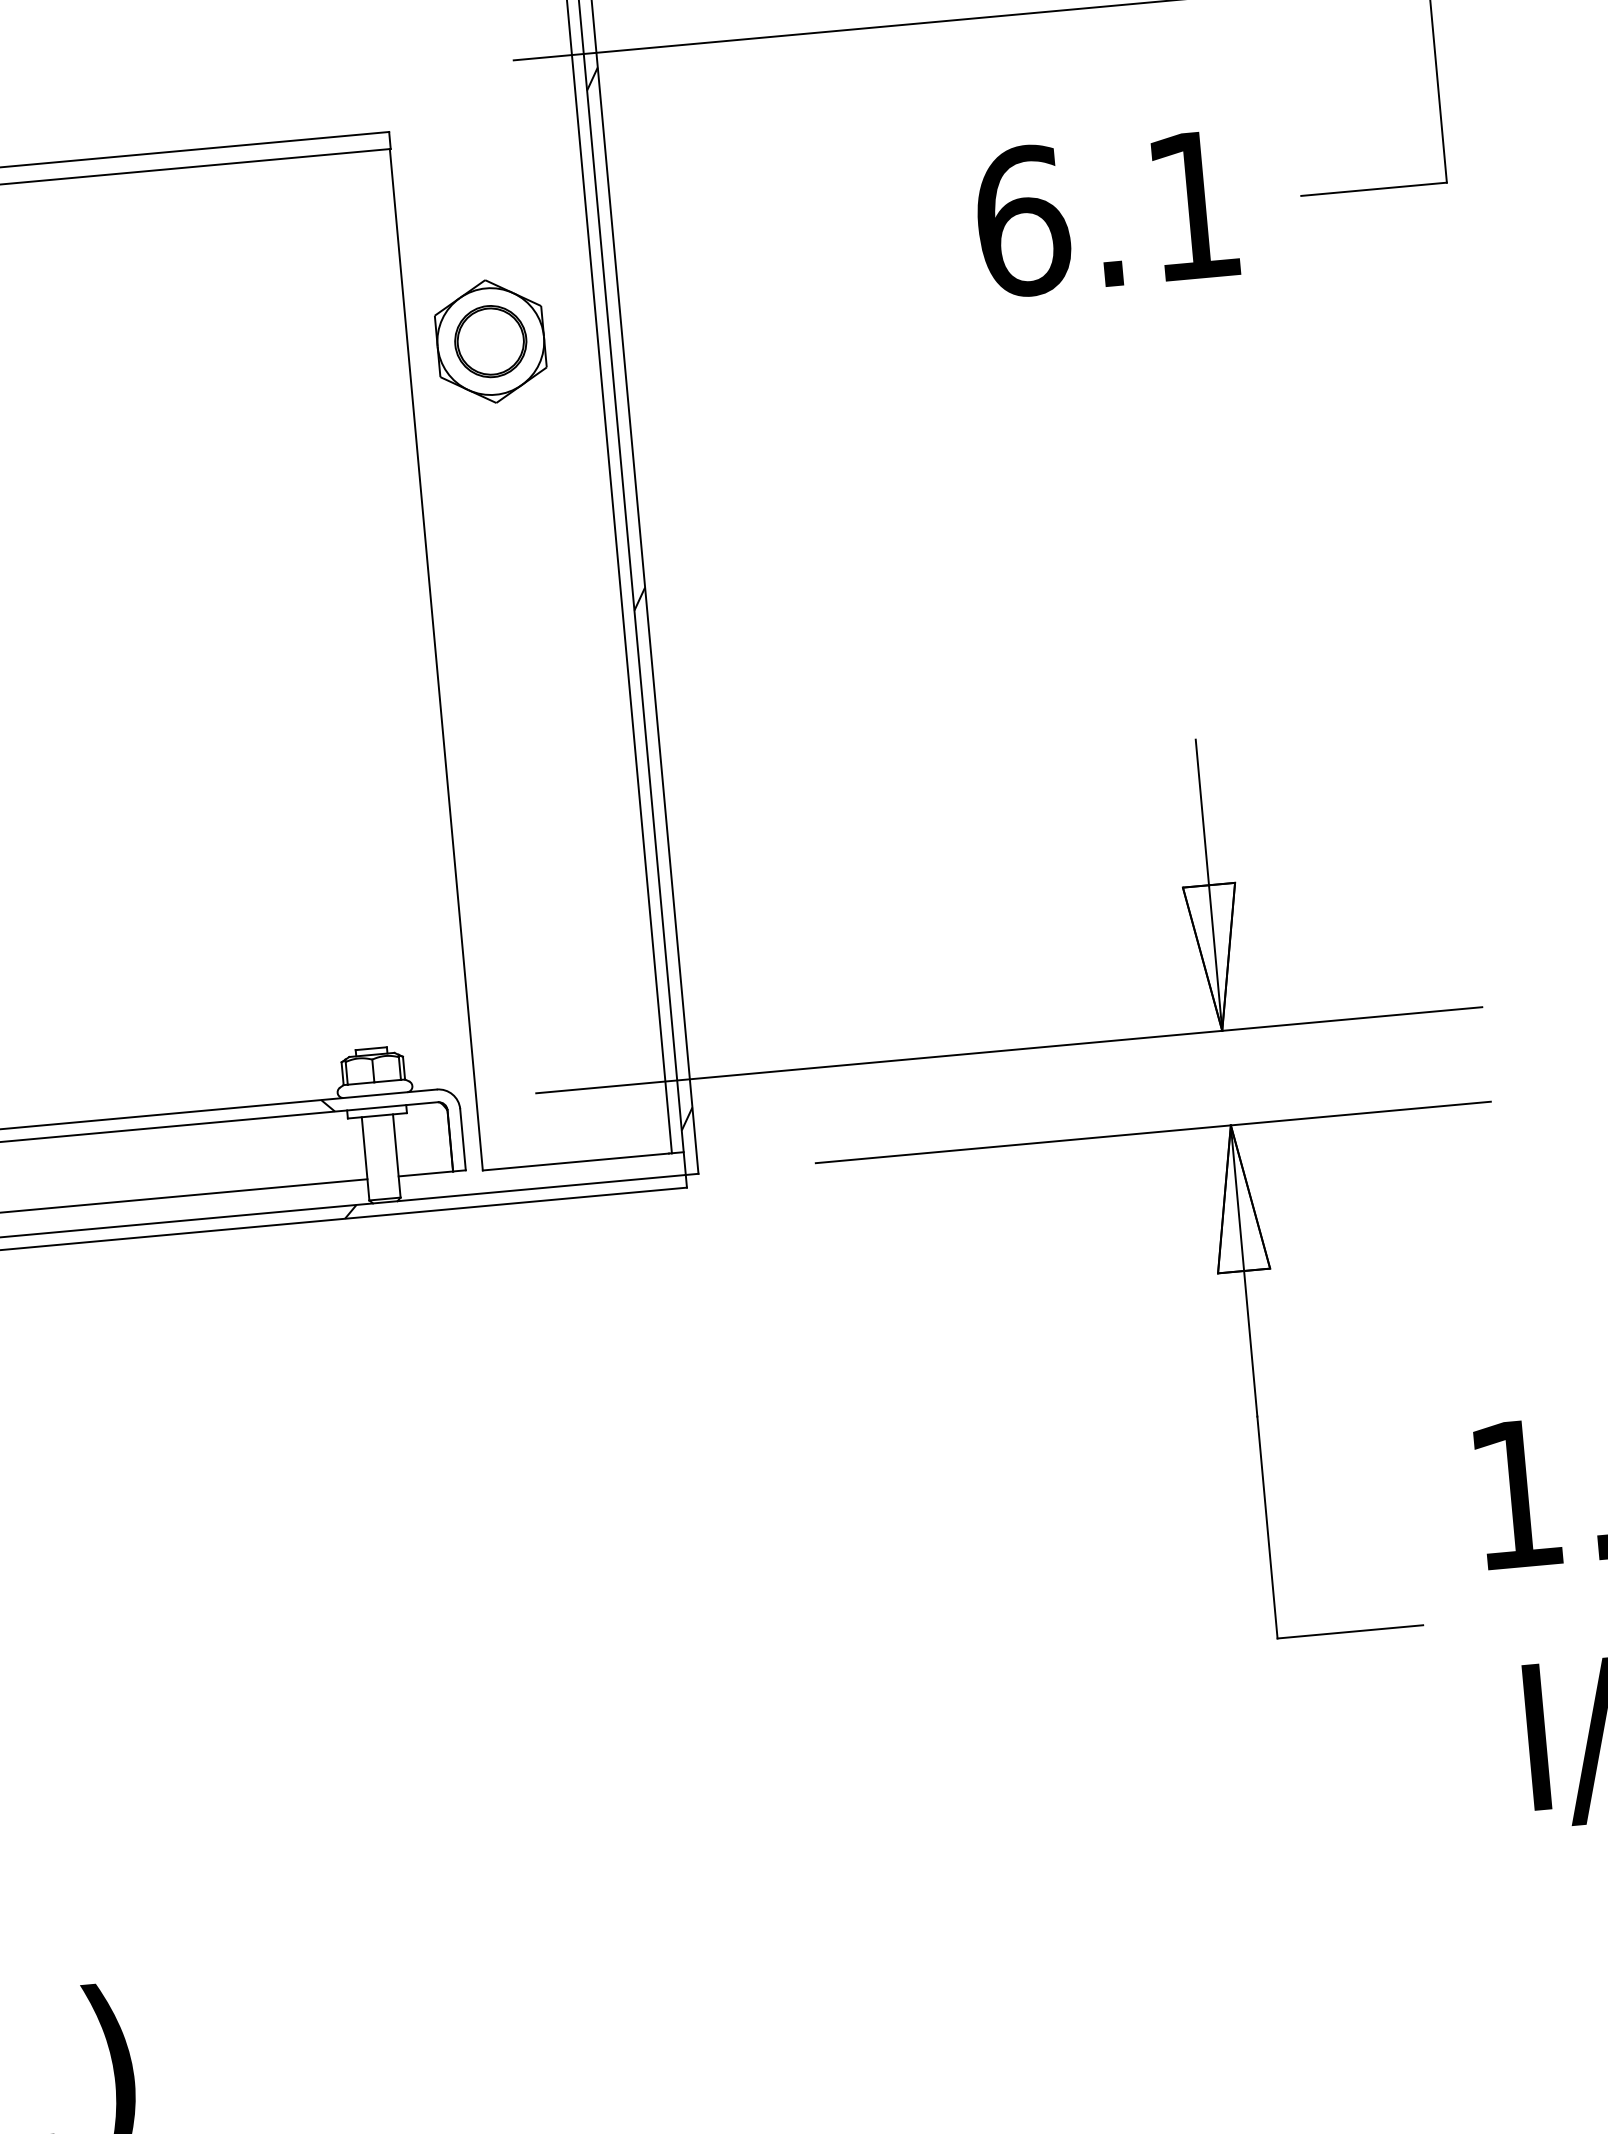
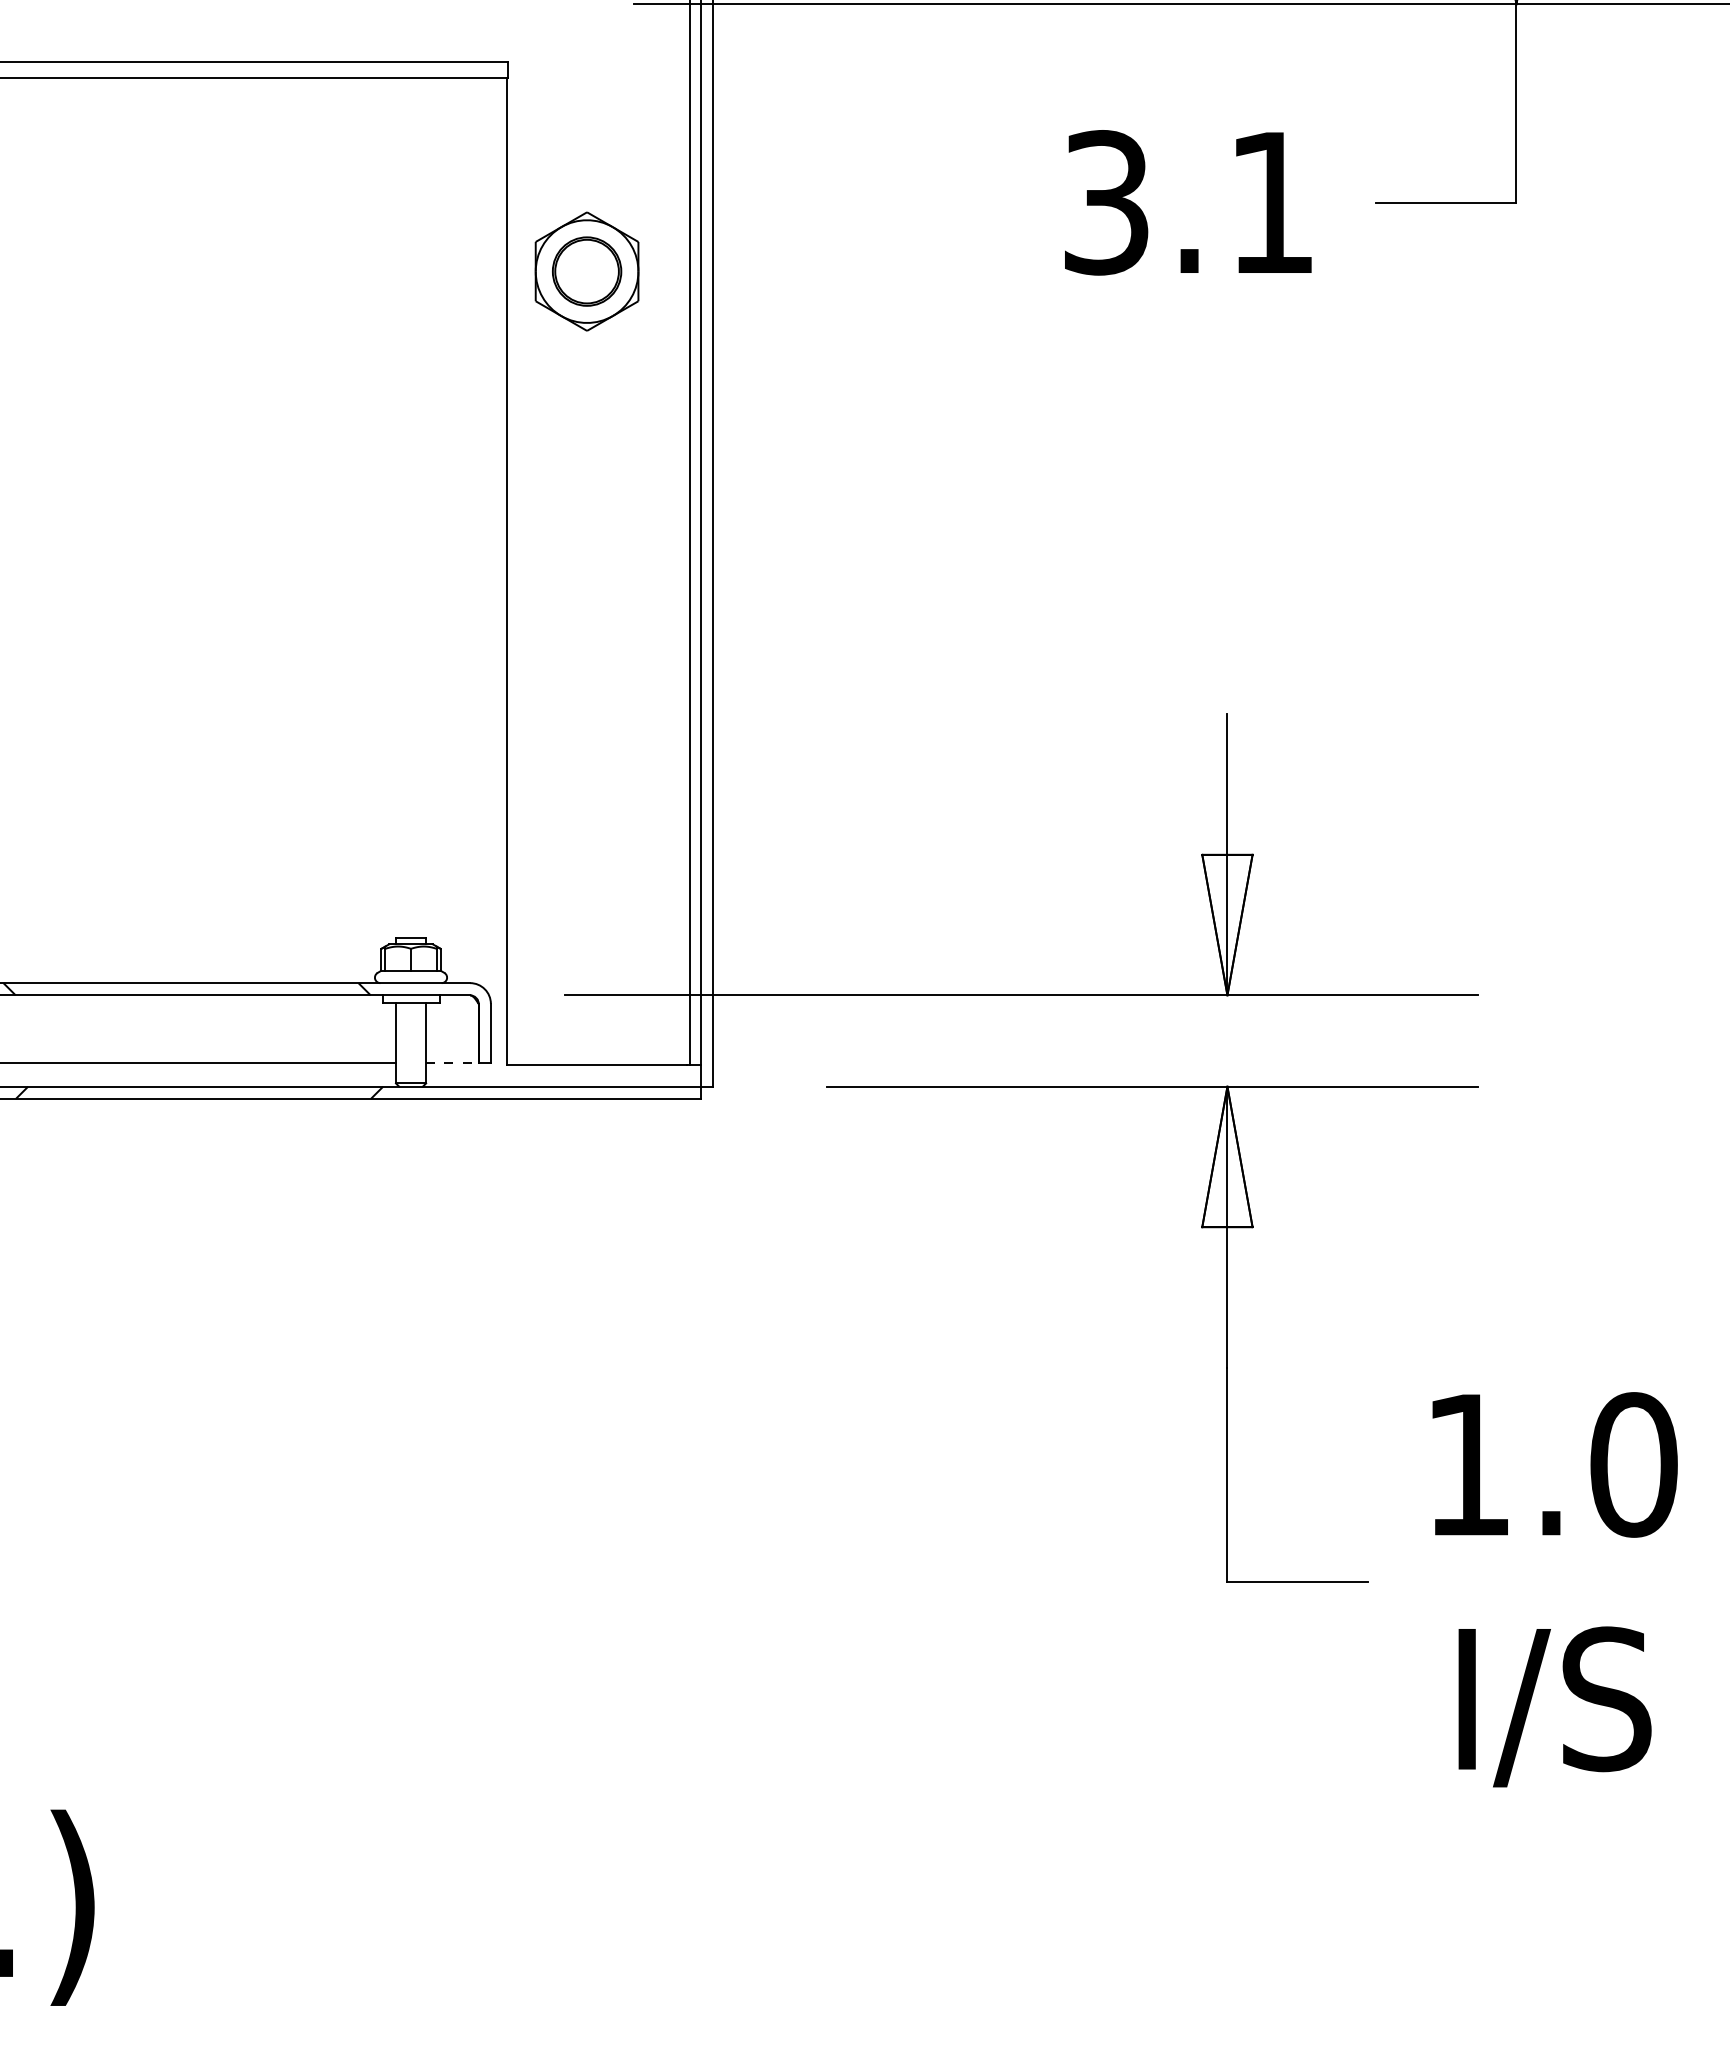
text: (1023, 220) -> (1107, 202), 6.1 -> 3.1
hatch: (639, 598) -> (707, 530), removed
line: (426, 1174) -> (452, 1063), solid -> dashed

